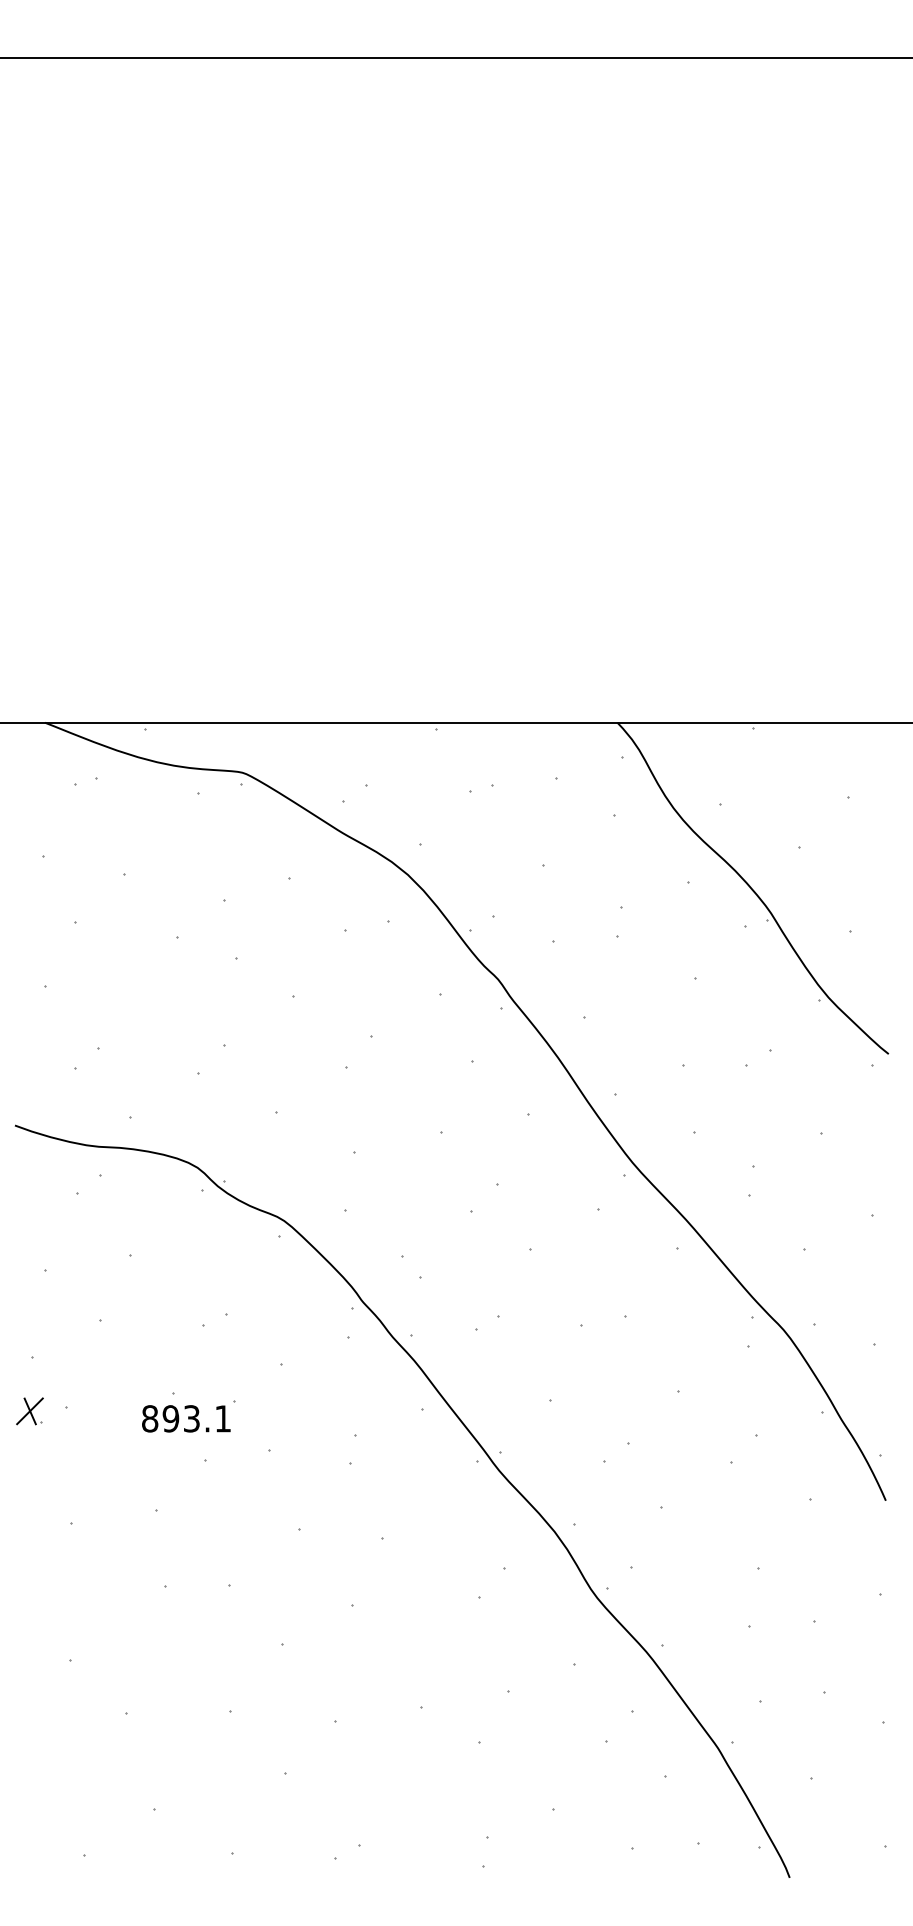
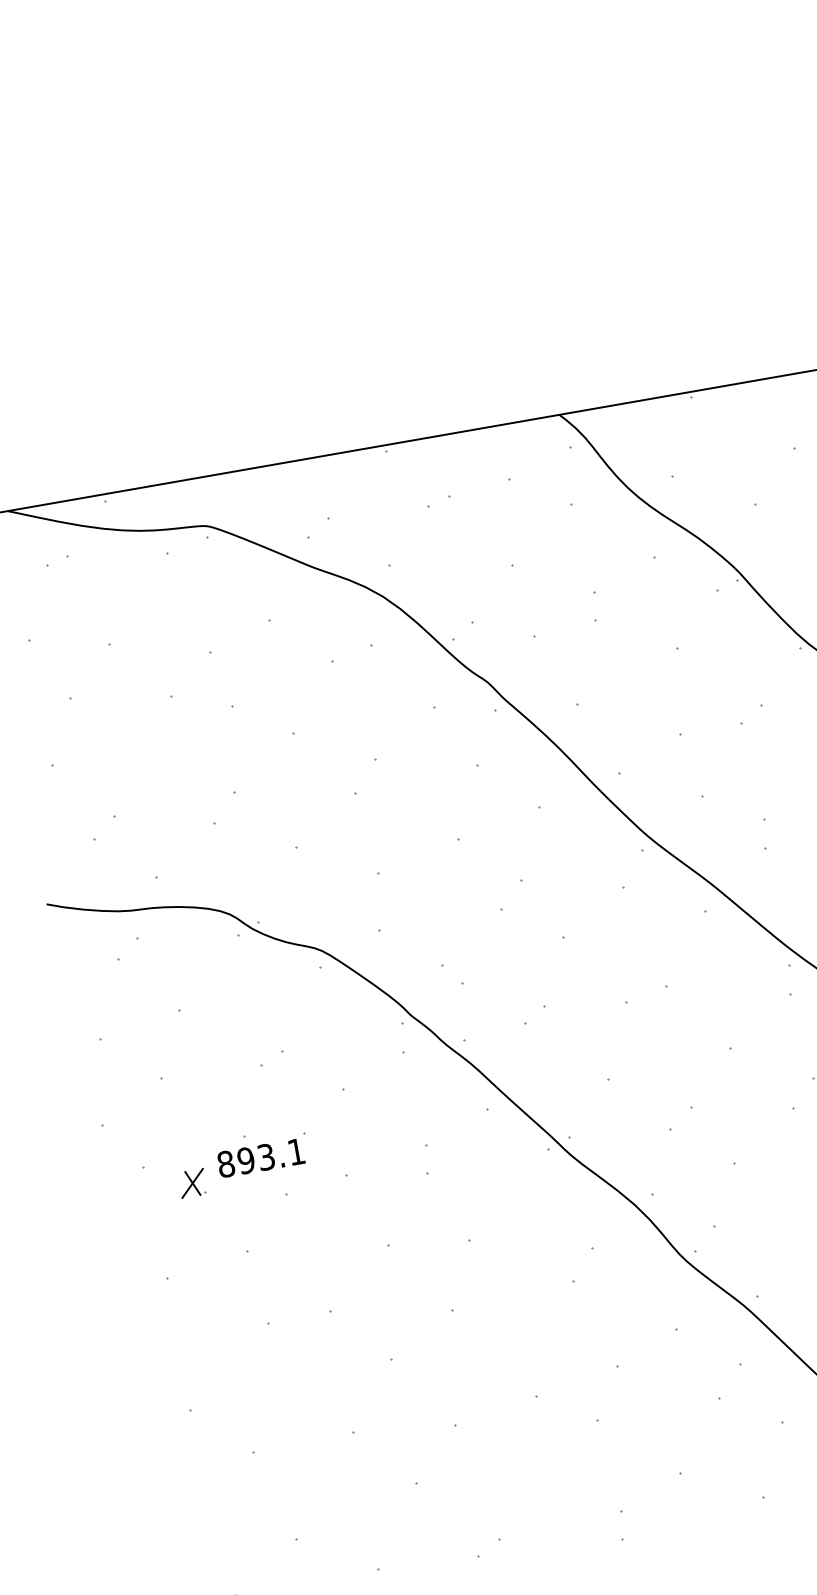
part: (29, 1411) -> (192, 1183), moved

